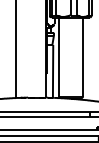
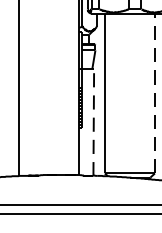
line: (83, 56) -> (155, 92), solid -> dashed
line: (53, 71) -> (94, 122), solid -> dashed

